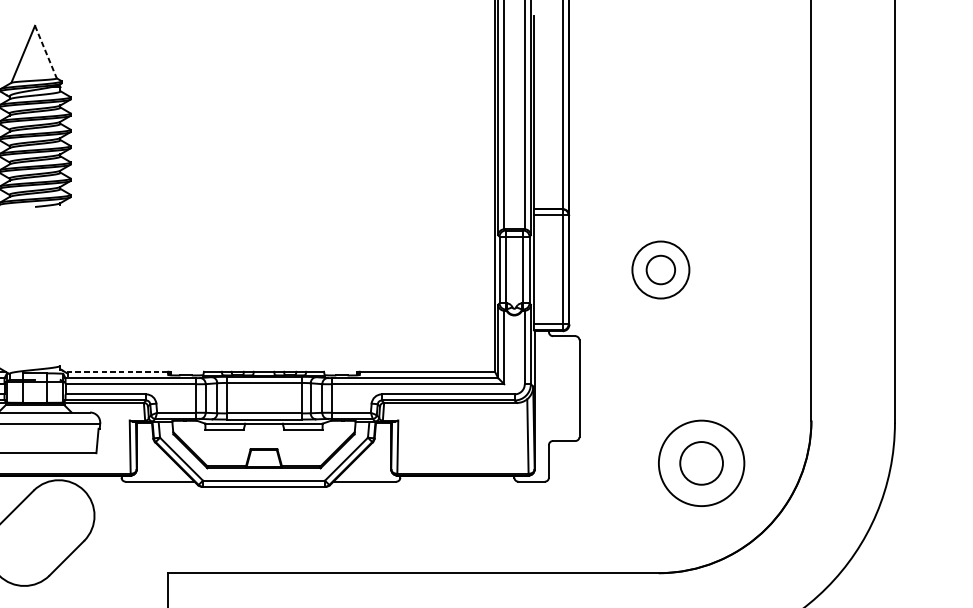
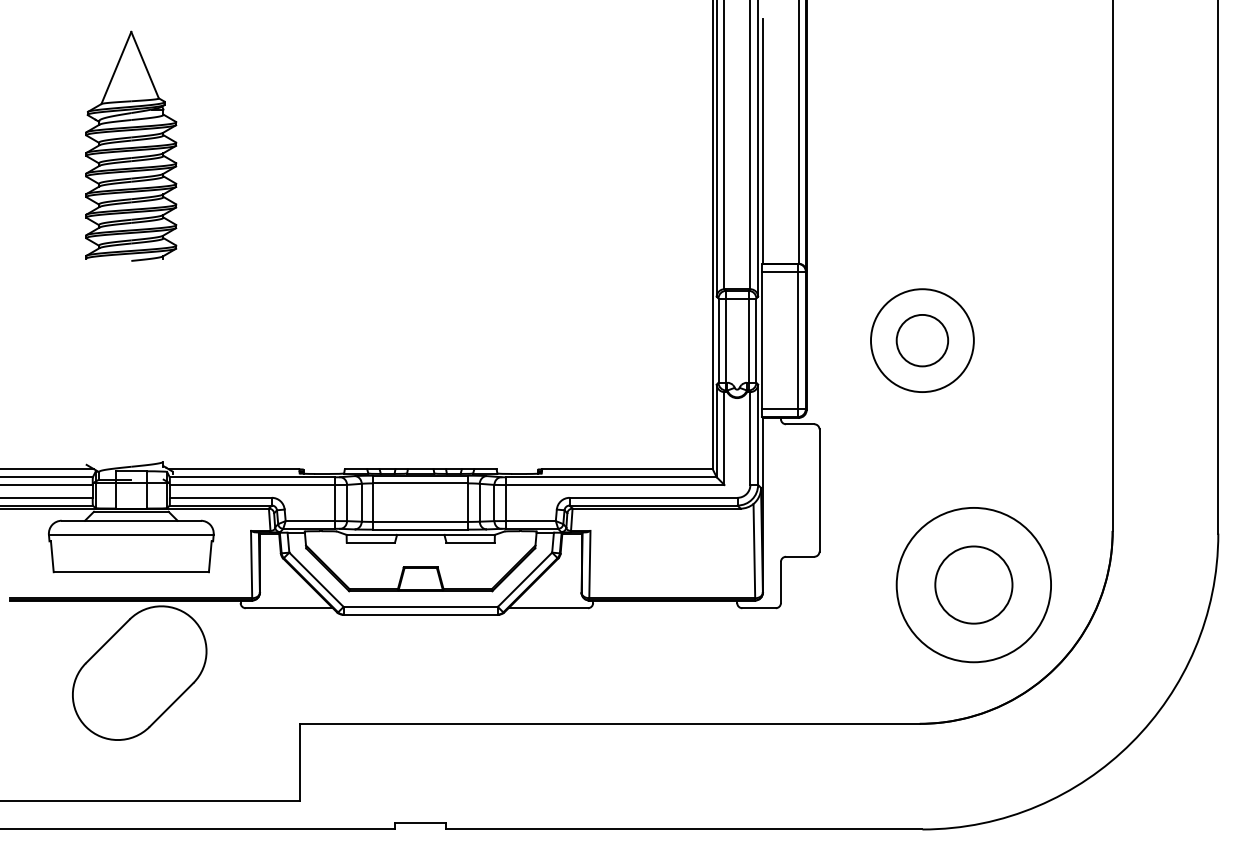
line: (46, 52) -> (145, 65), dashed -> solid
circle: (660, 269) -> (922, 340), size x1.43
circle: (660, 269) -> (922, 340), size x1.43
line: (115, 371) -> (233, 469), dashed -> solid
circle: (701, 462) -> (973, 584), size x1.43
circle: (701, 462) -> (973, 584), size x1.43

